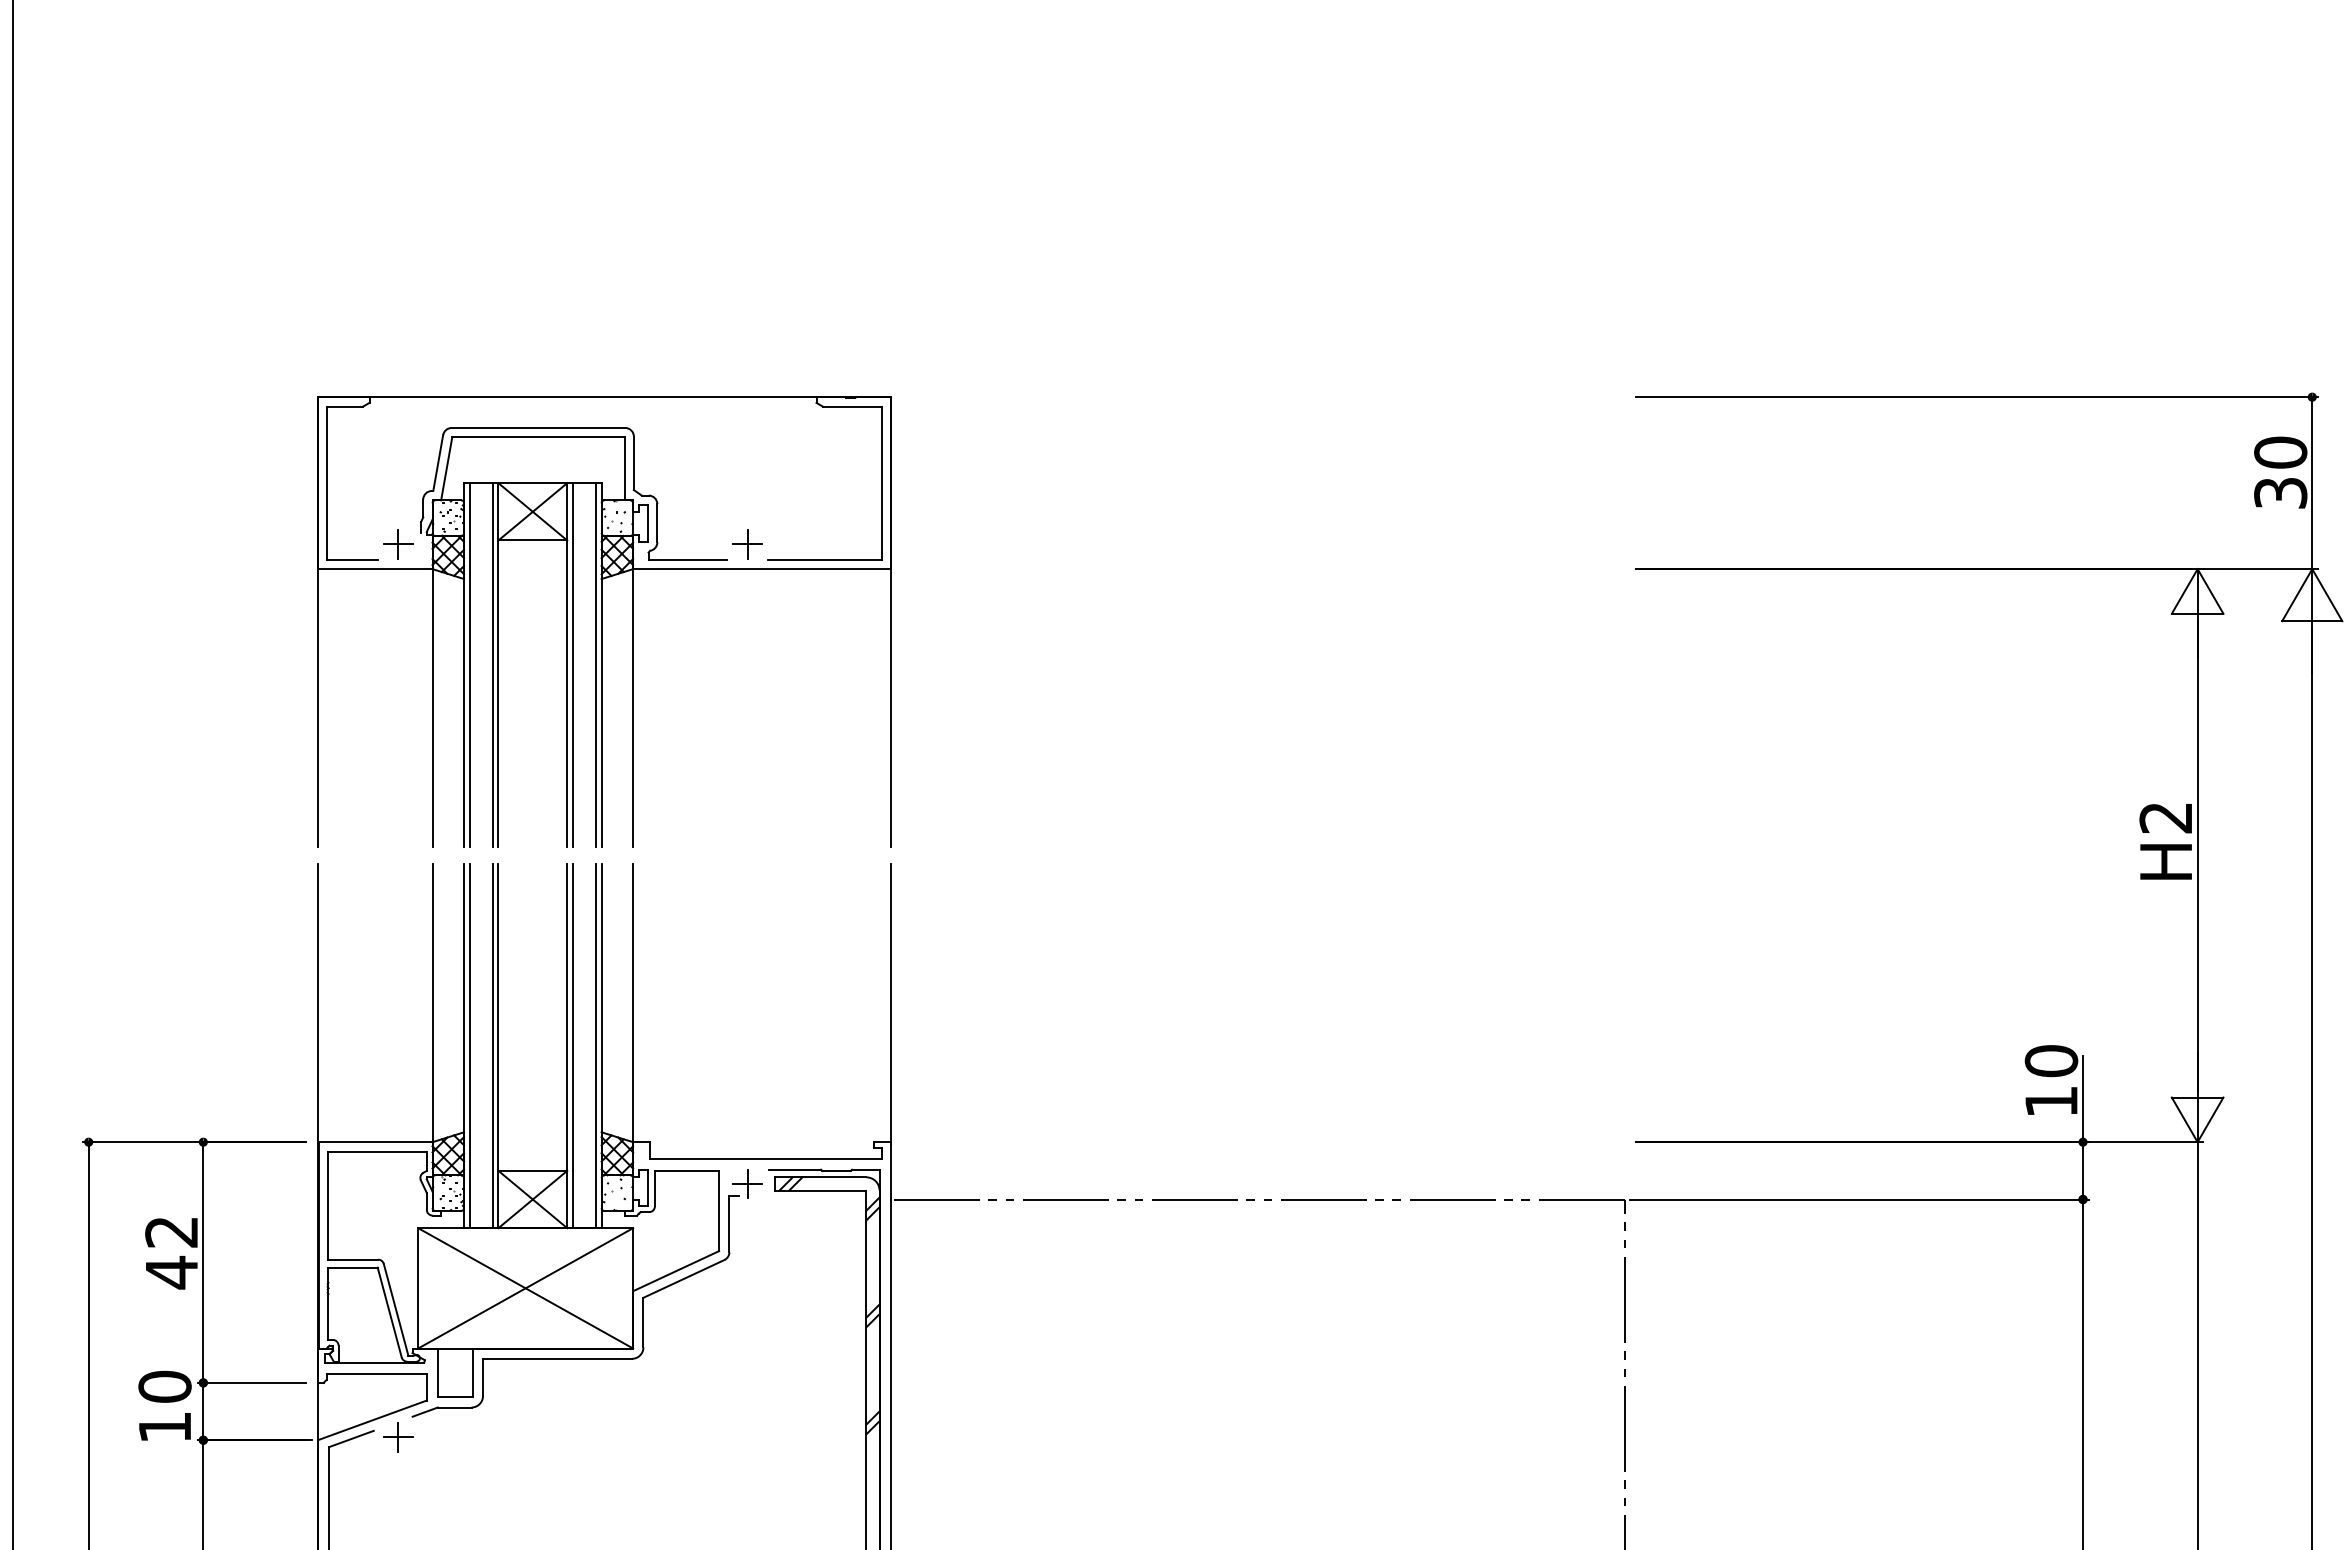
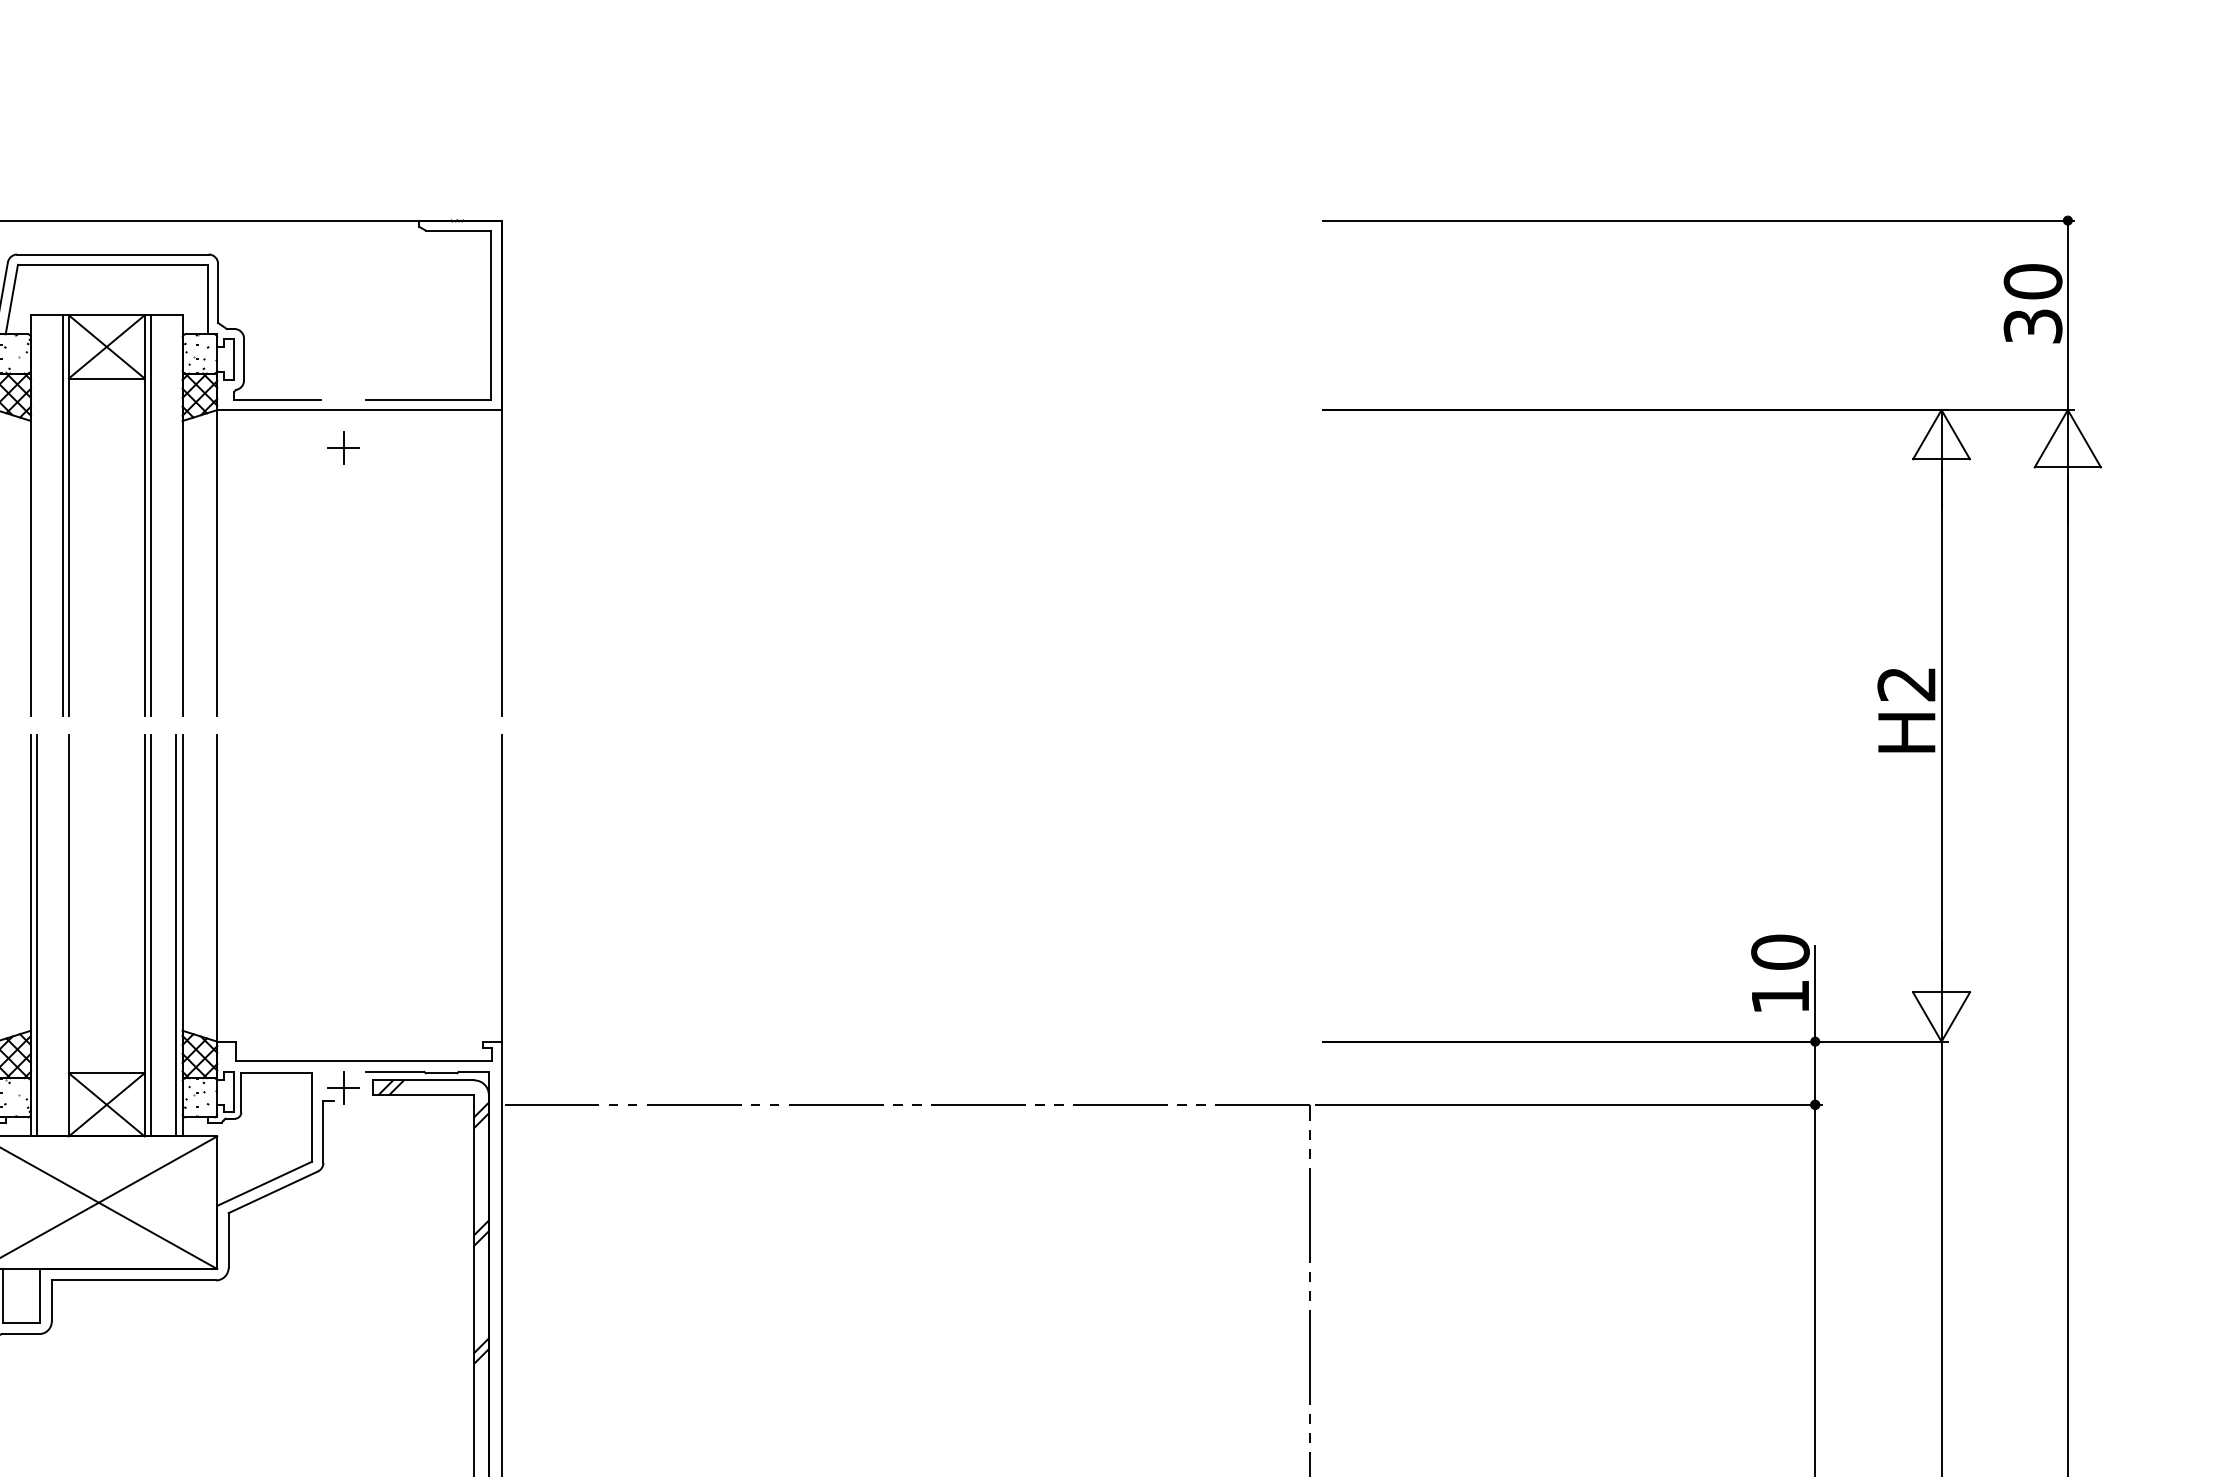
part: (747, 544) -> (343, 447), moved
line: (469, 665) -> (36, 516), removed
line: (595, 665) -> (175, 516), removed
line: (492, 1046) -> (62, 936), removed

